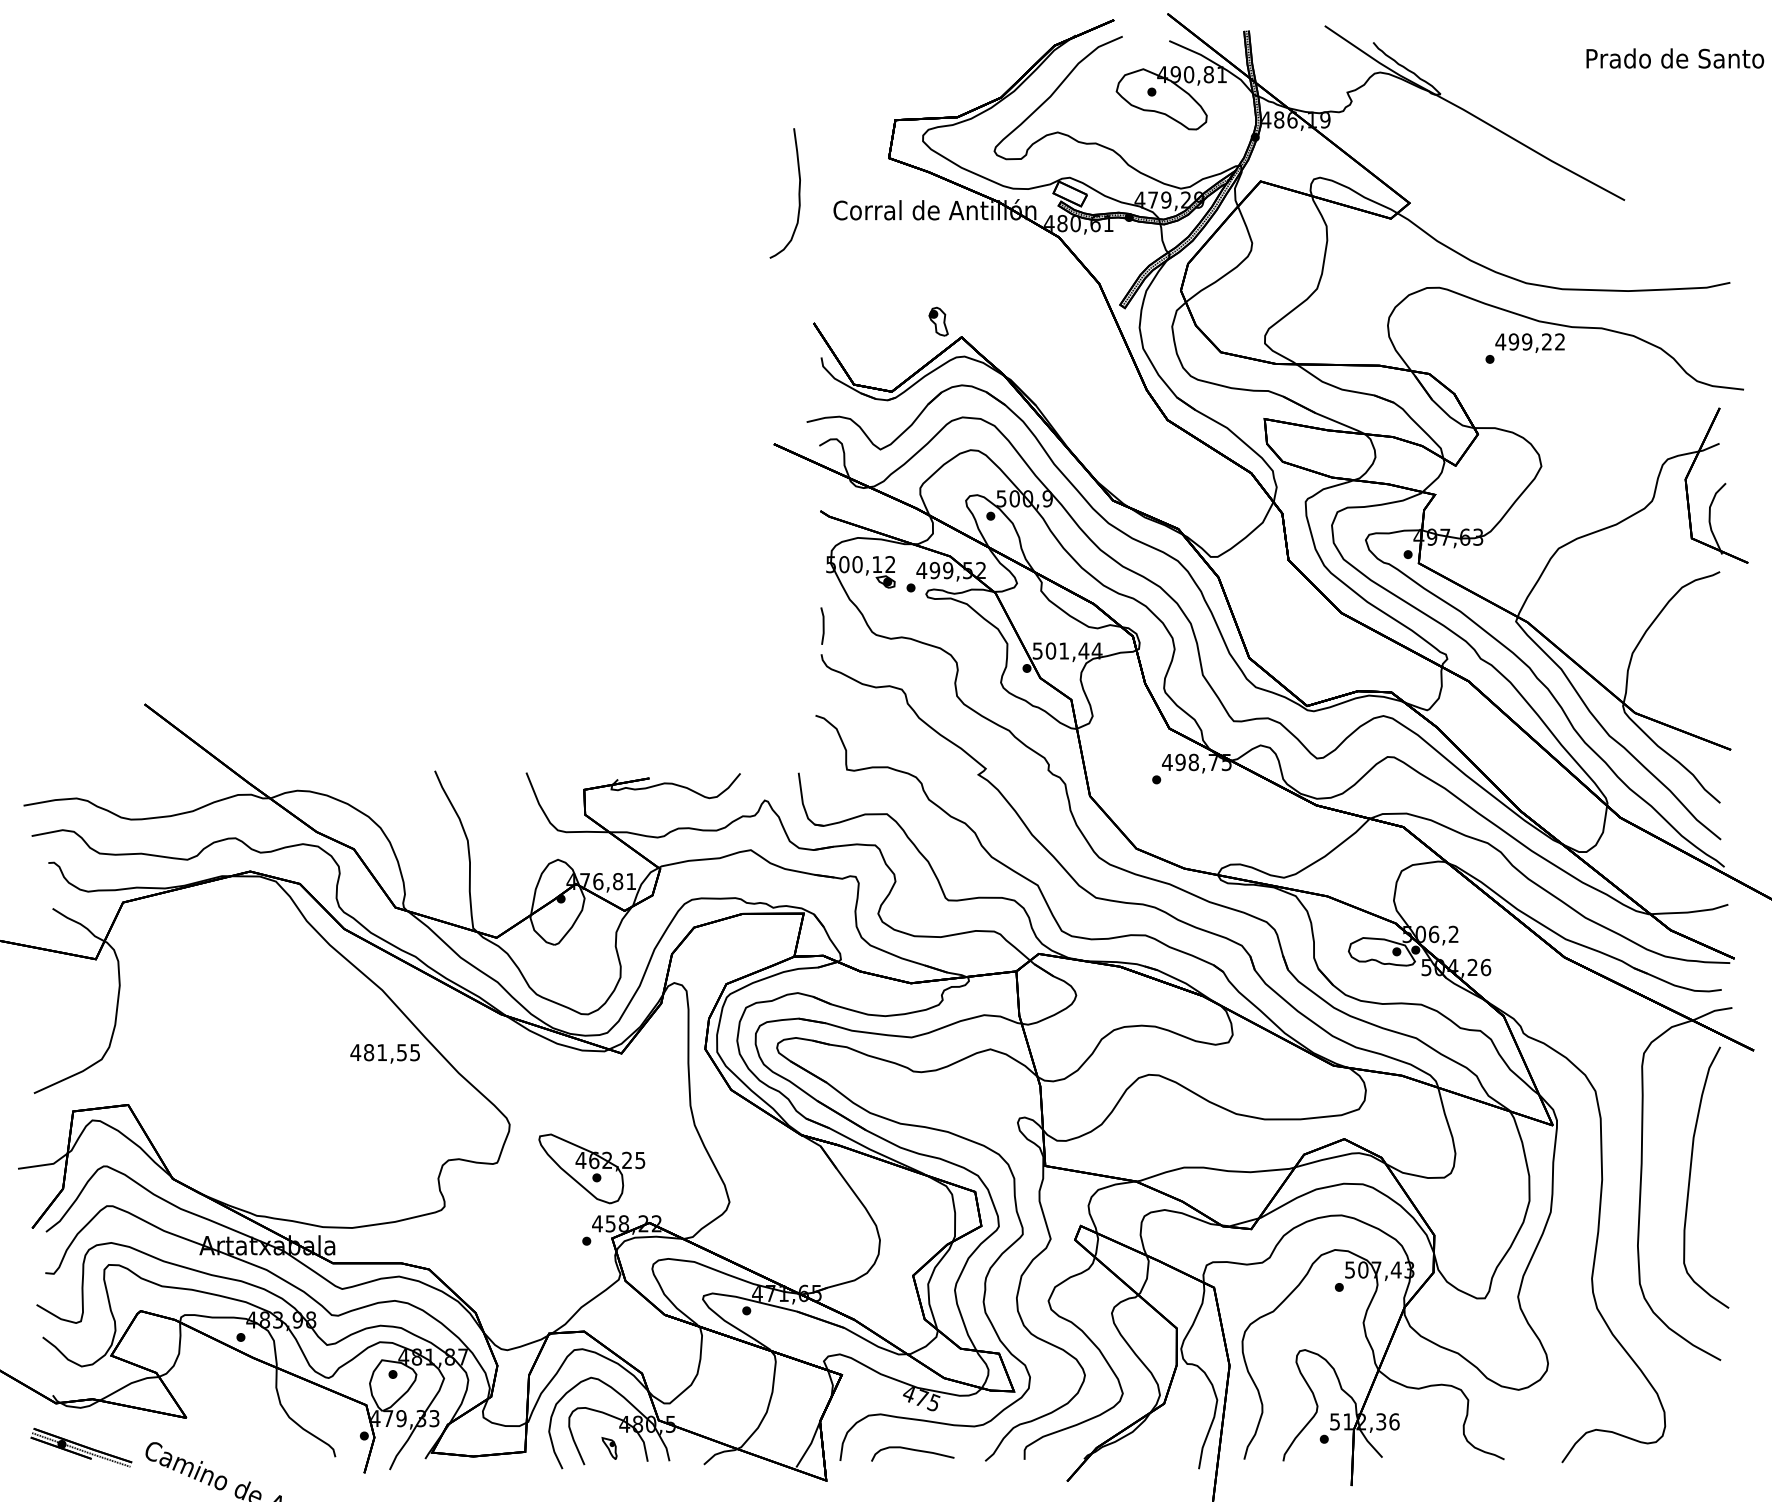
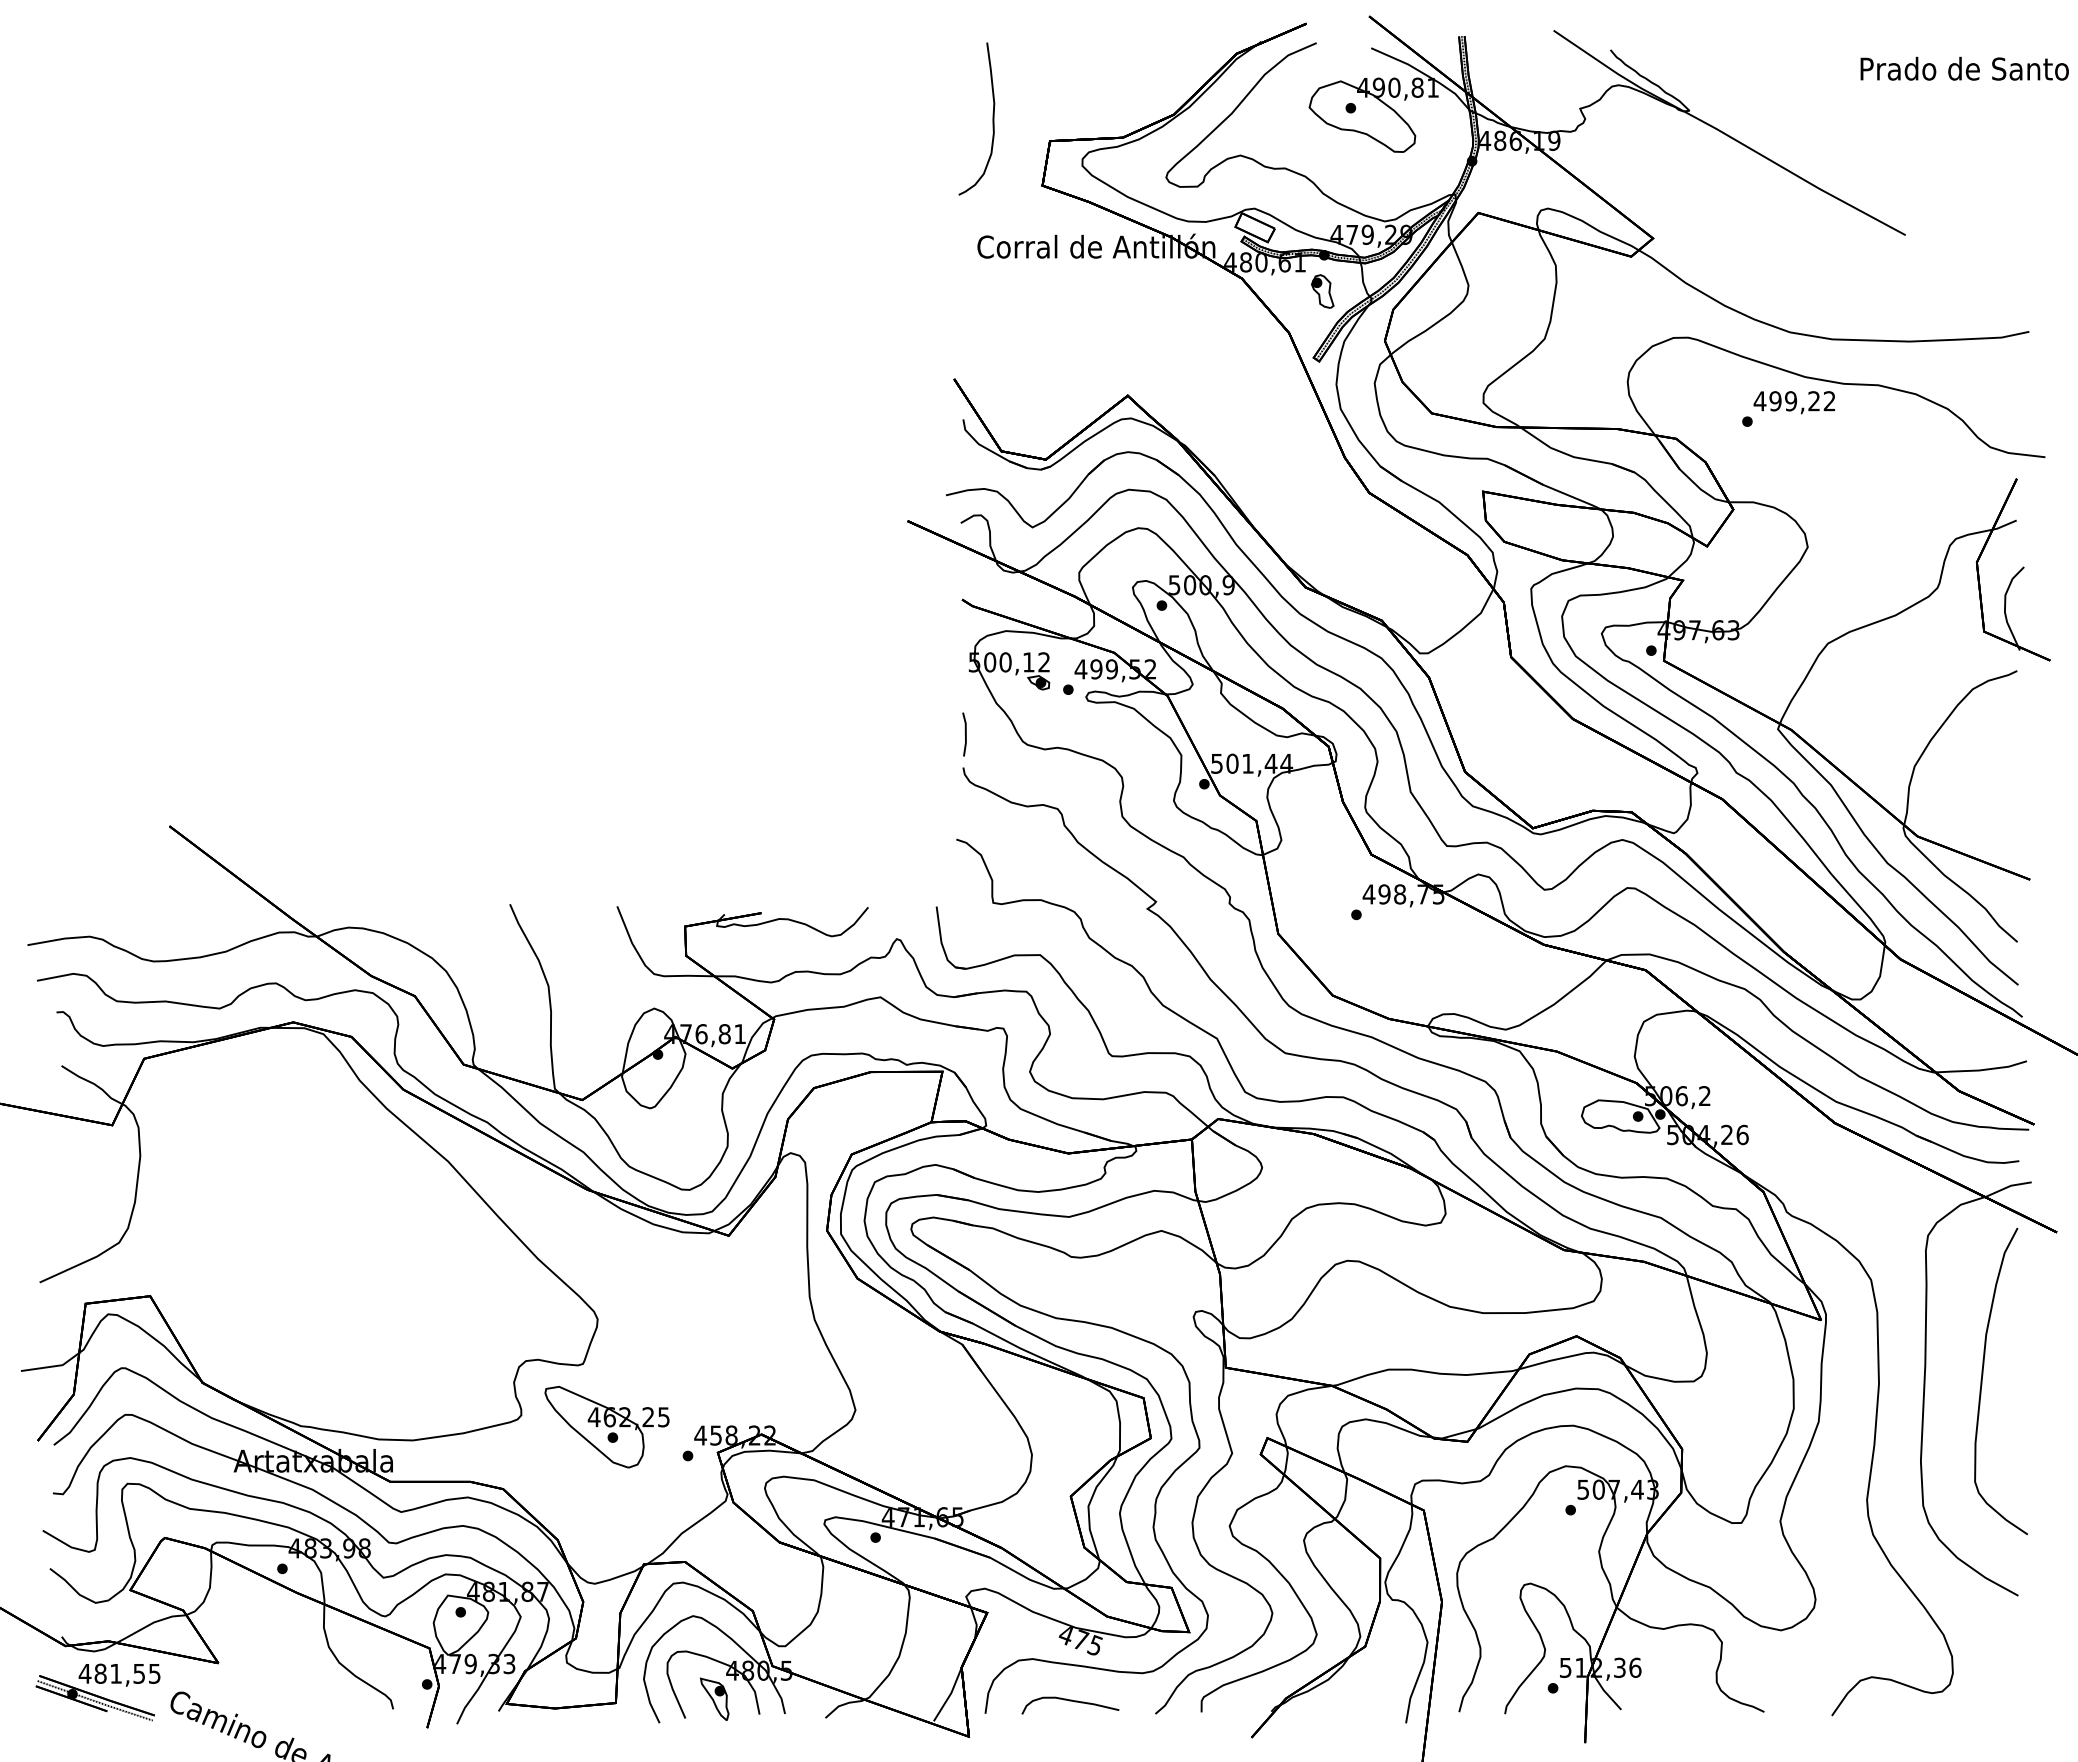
part: (798, 192) -> (992, 118), moved
part: (938, 321) -> (1322, 291), moved
text: (385, 1053) -> (119, 1674), moved
part: (591, 1169) -> (606, 1427), moved
part: (609, 1448) -> (714, 1698), size x1.67

